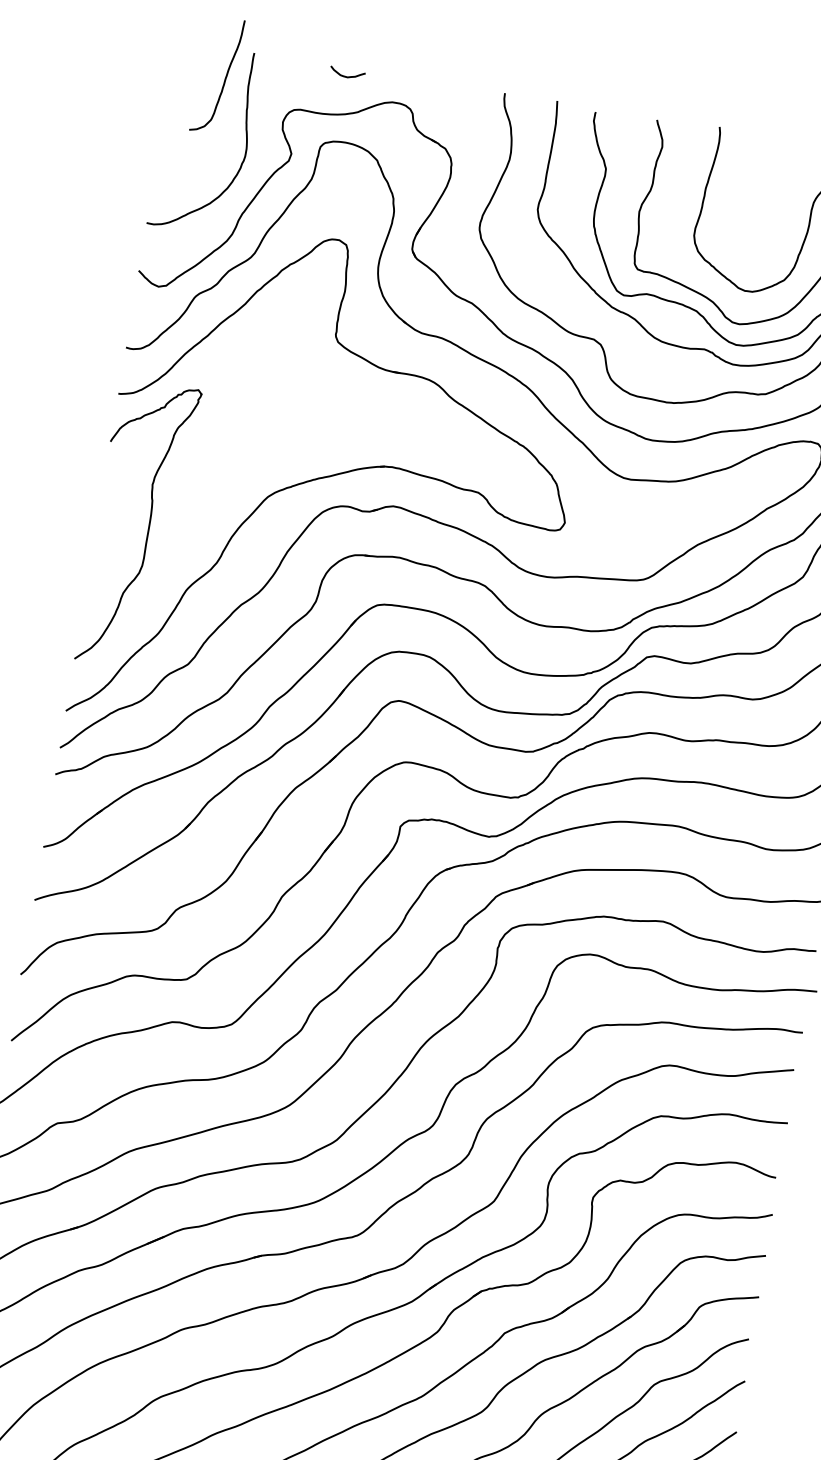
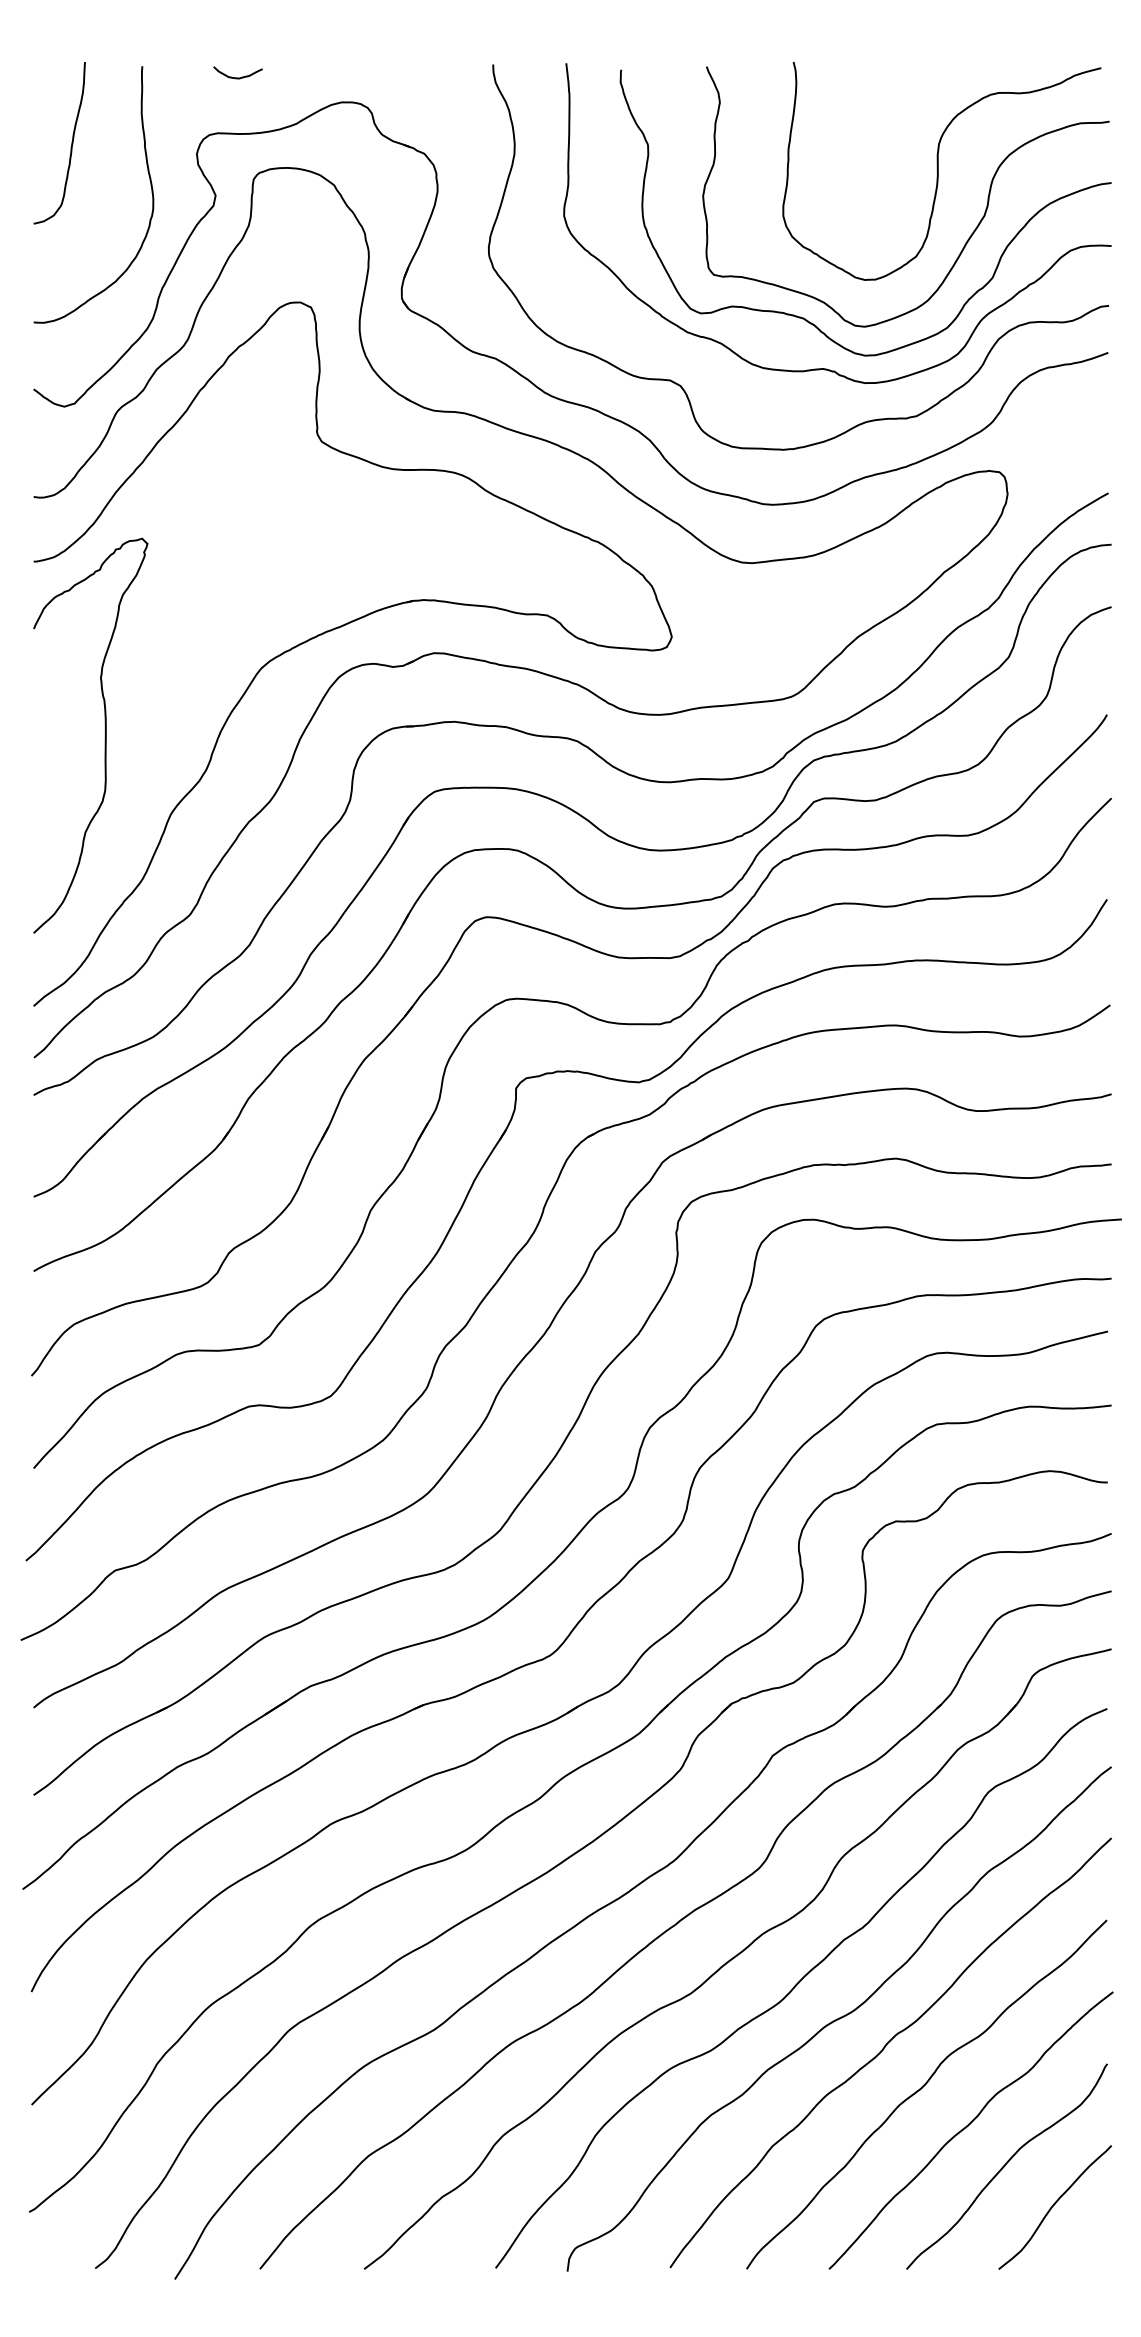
curve: (346, 76) -> (237, 77), moved
curve: (224, 79) -> (70, 147), moved

